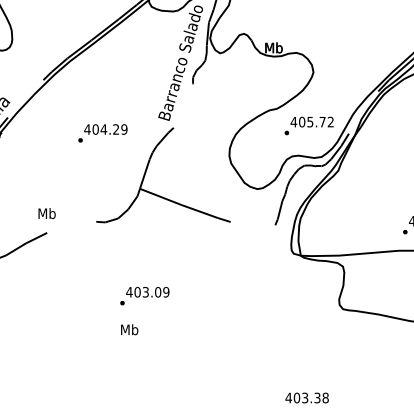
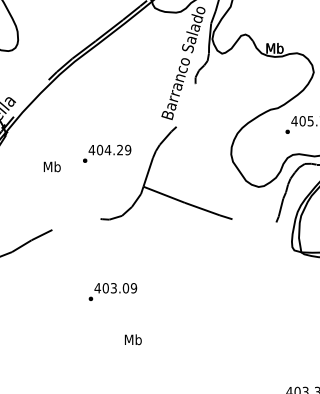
text: (102, 133) -> (106, 153), moved
text: (46, 213) -> (51, 166), moved
text: (144, 296) -> (112, 292), moved
text: (129, 329) -> (133, 339), moved

